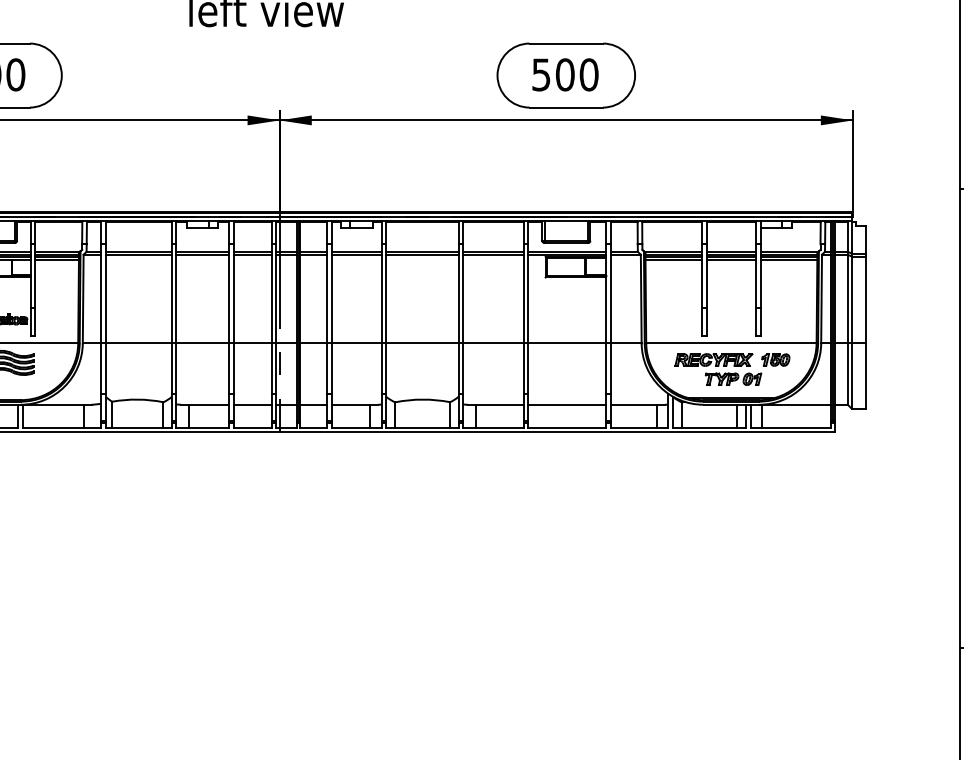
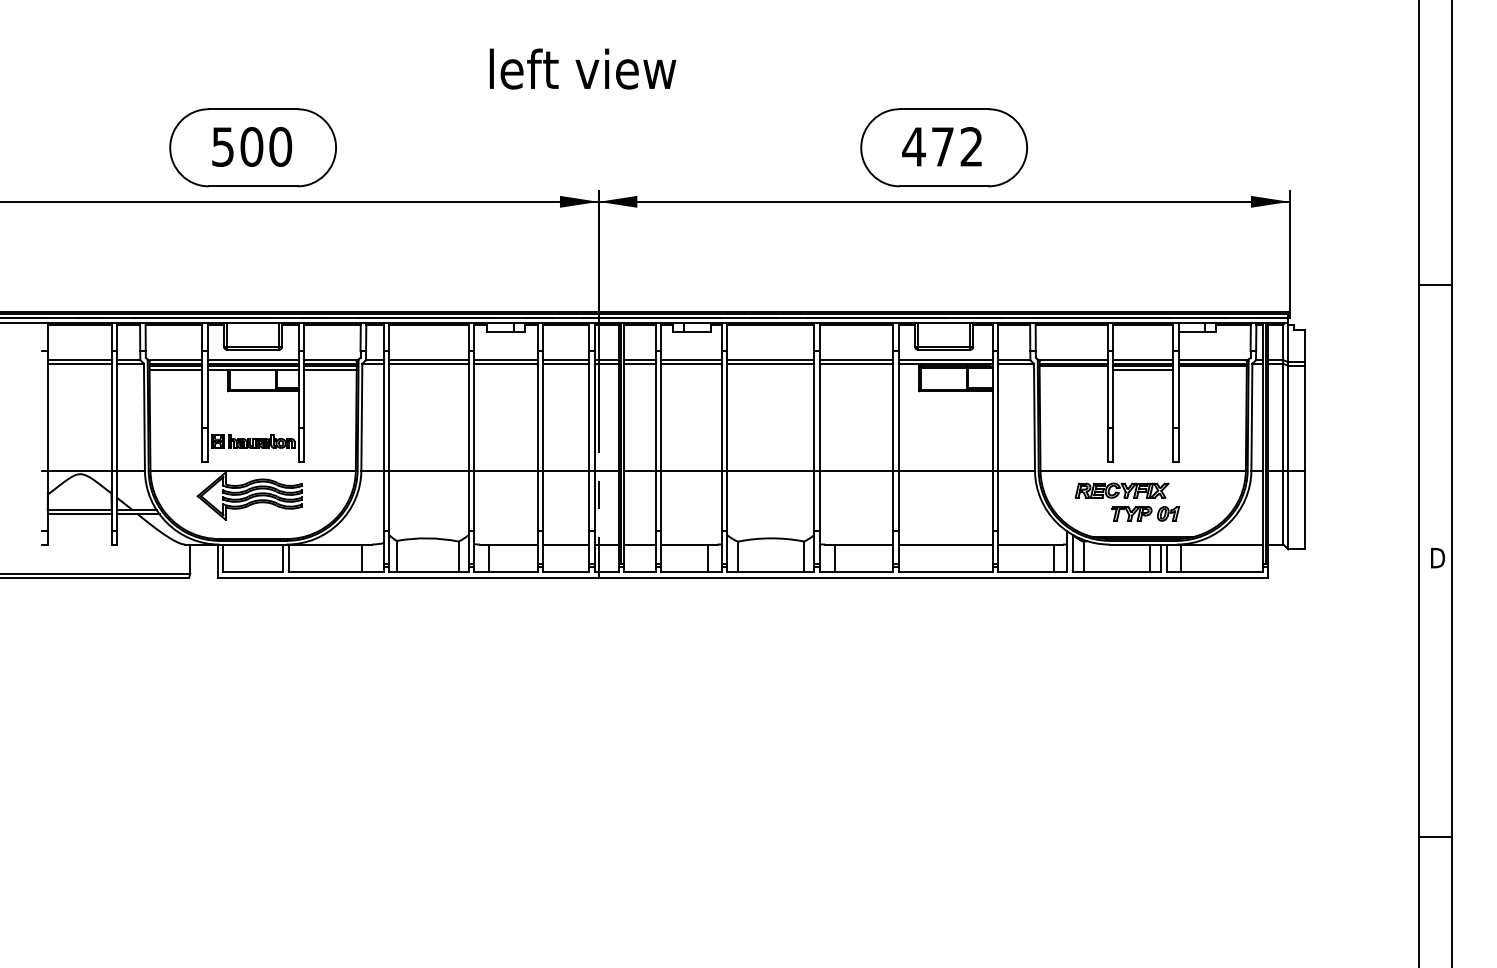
text: (564, 74) -> (942, 146), 500 -> 472
line: (673, 260) -> (1073, 370), removed
line: (788, 260) -> (1212, 370), removed
part: (775, 359) -> (1196, 490), removed

